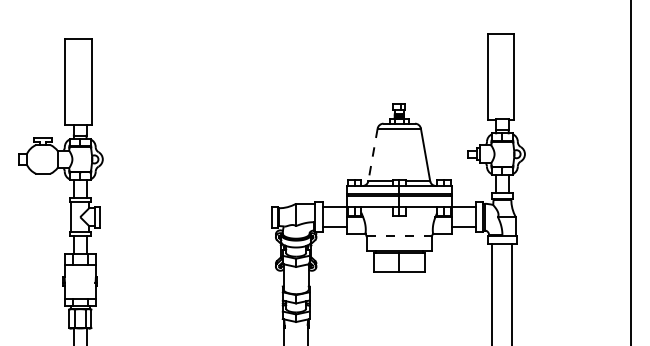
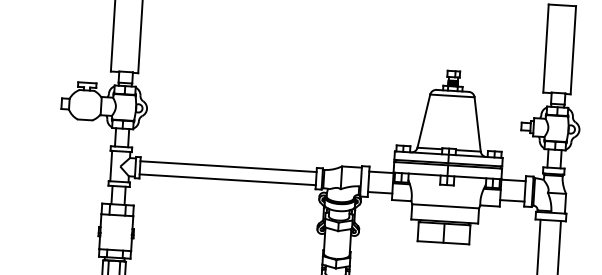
line: (373, 154) -> (424, 120), dashed -> solid
line: (185, 210) -> (228, 166), added
line: (185, 223) -> (227, 179), added
line: (399, 236) -> (445, 206), dashed -> solid

